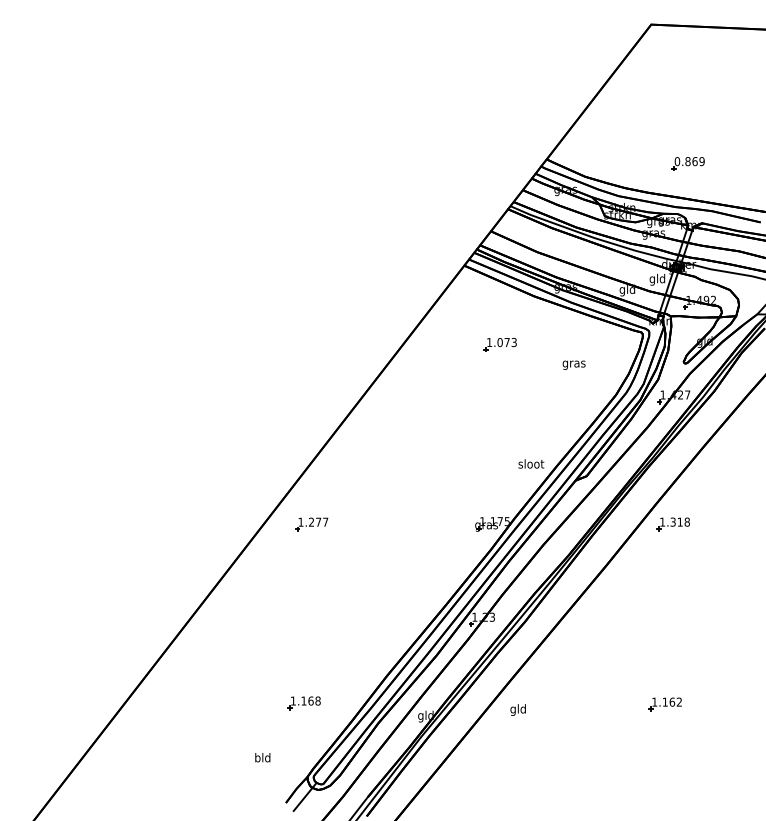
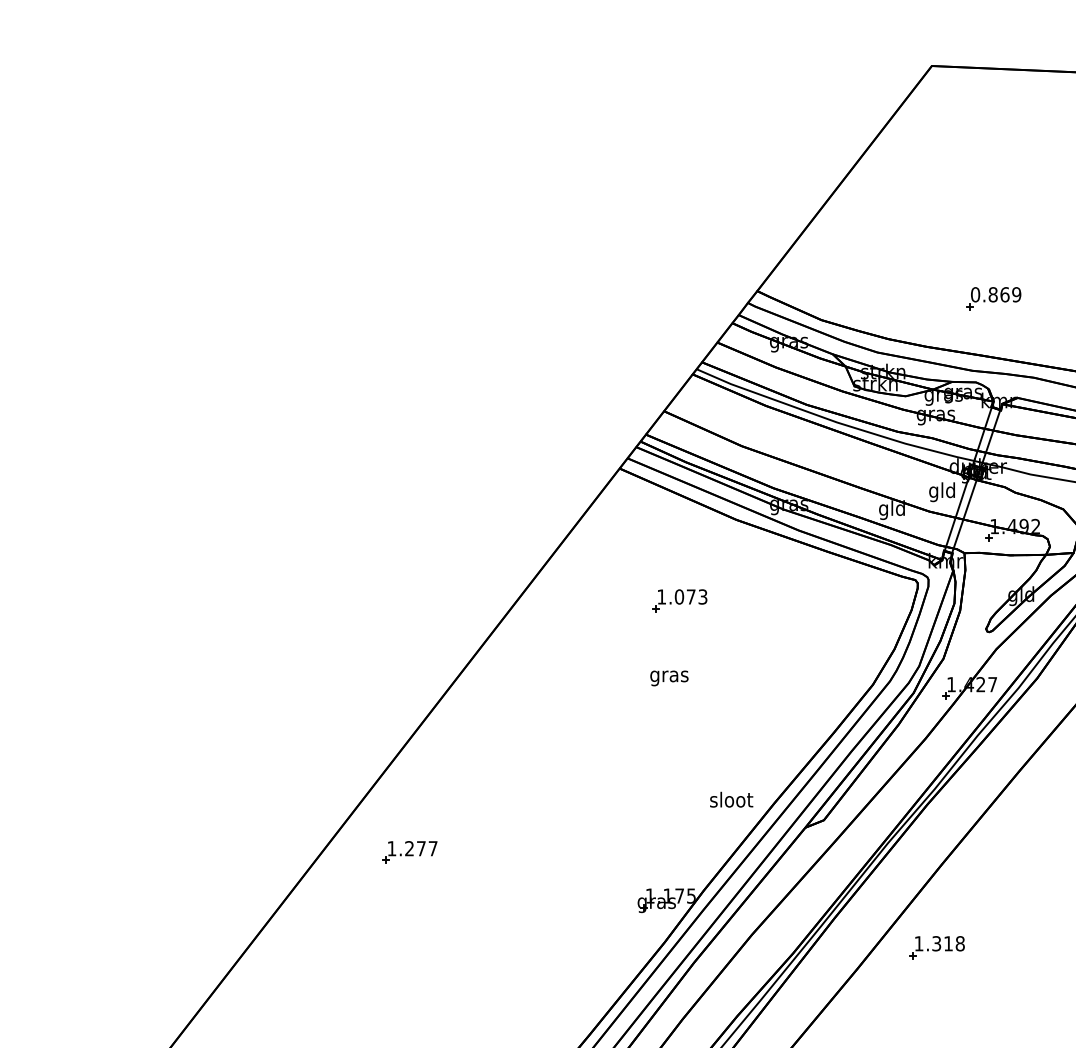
text: (573, 364) -> (668, 677), moved
part: (311, 524) -> (409, 852), moved
part: (672, 524) -> (935, 947), moved

